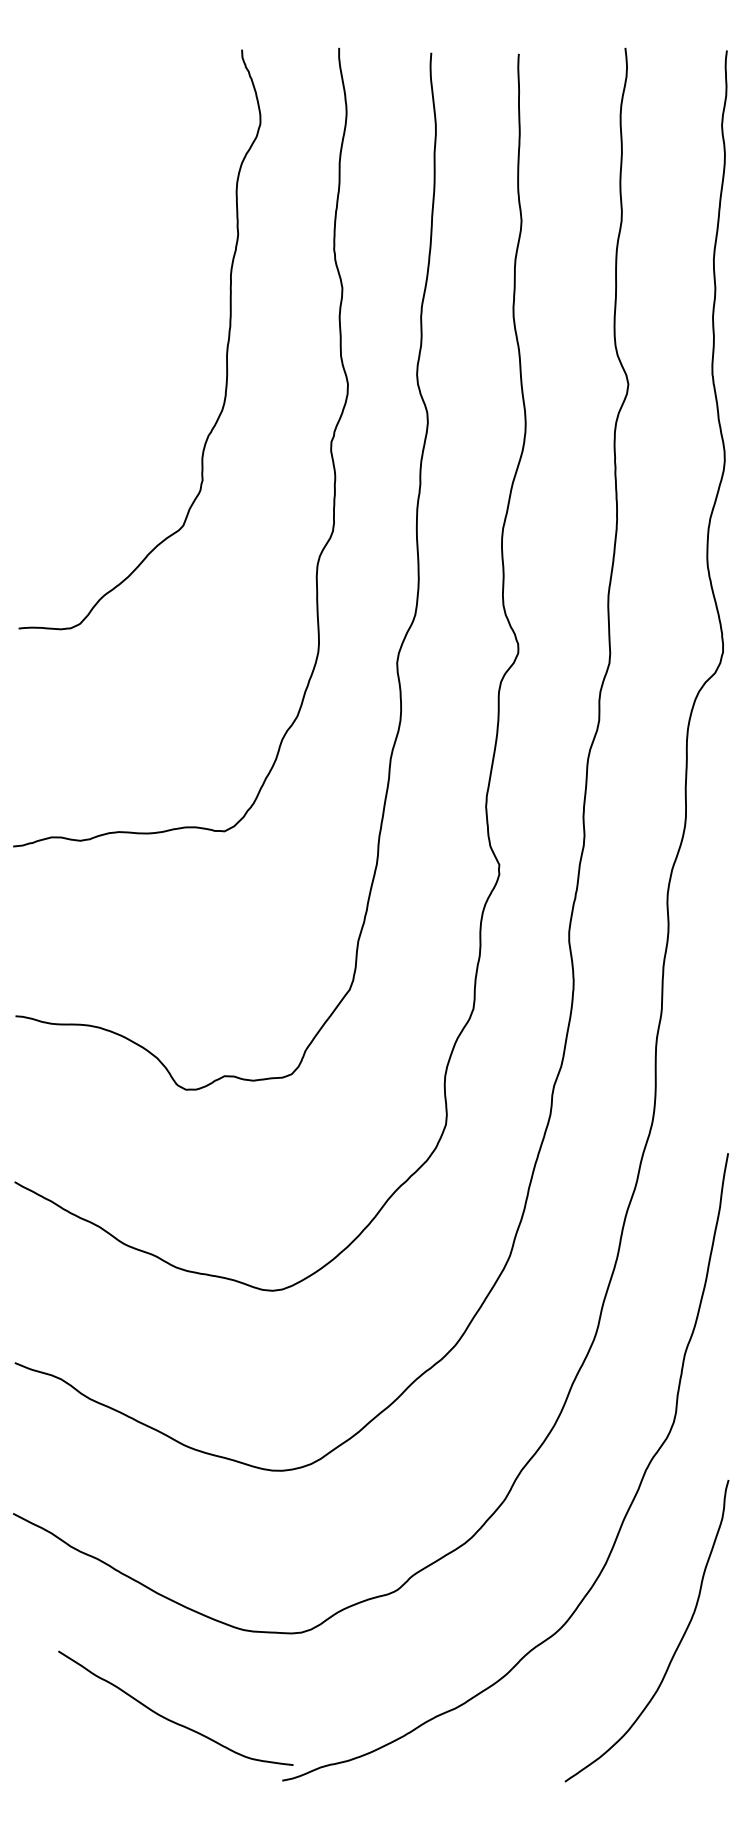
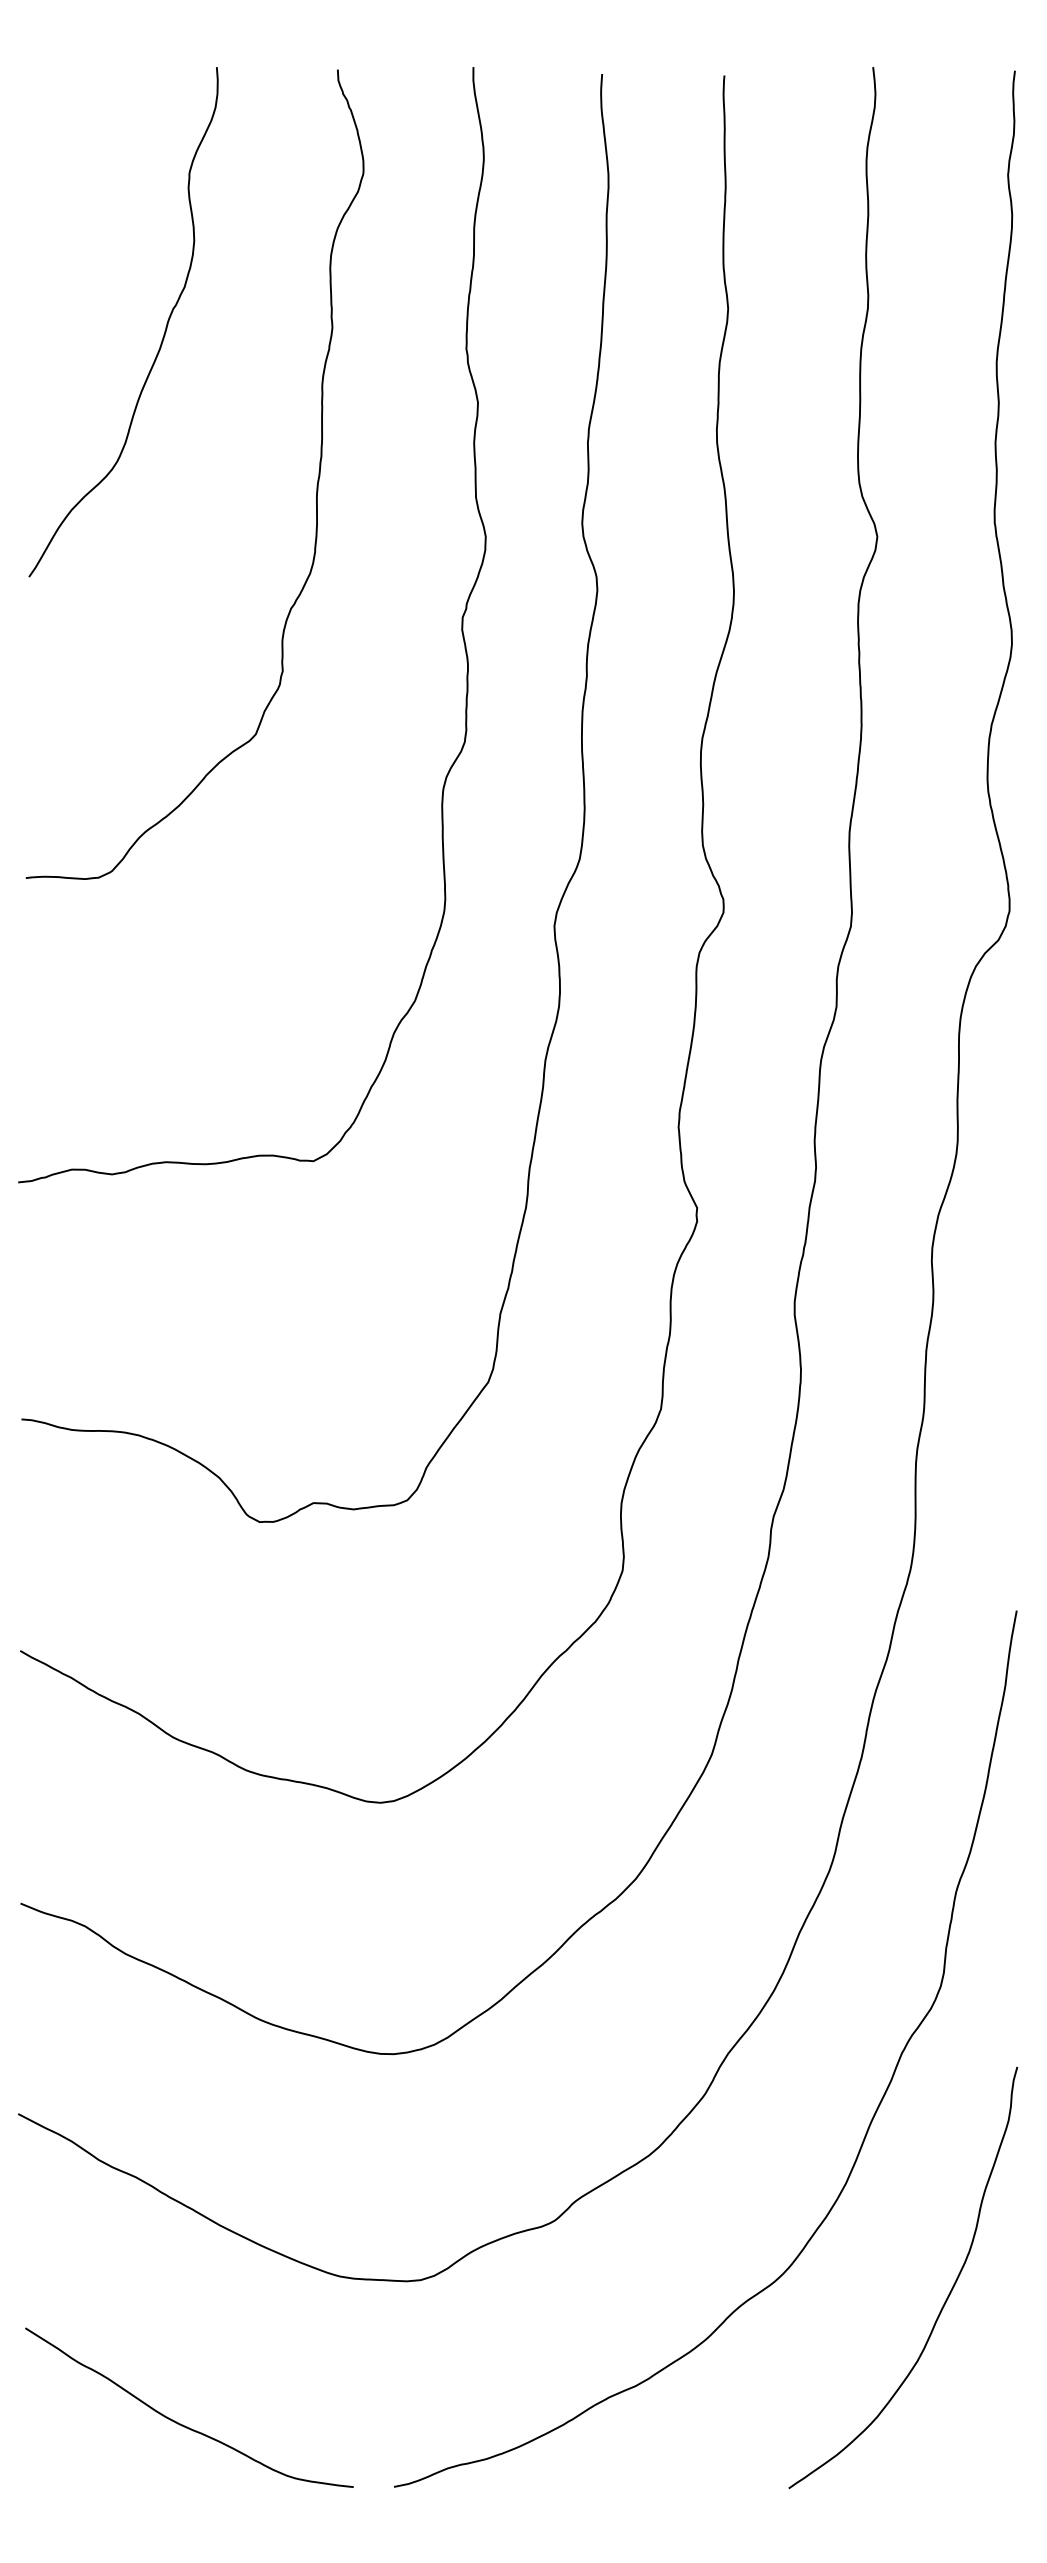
curve: (117, 239) -> (163, 334), added
curve: (169, 1719) -> (180, 2423), moved

